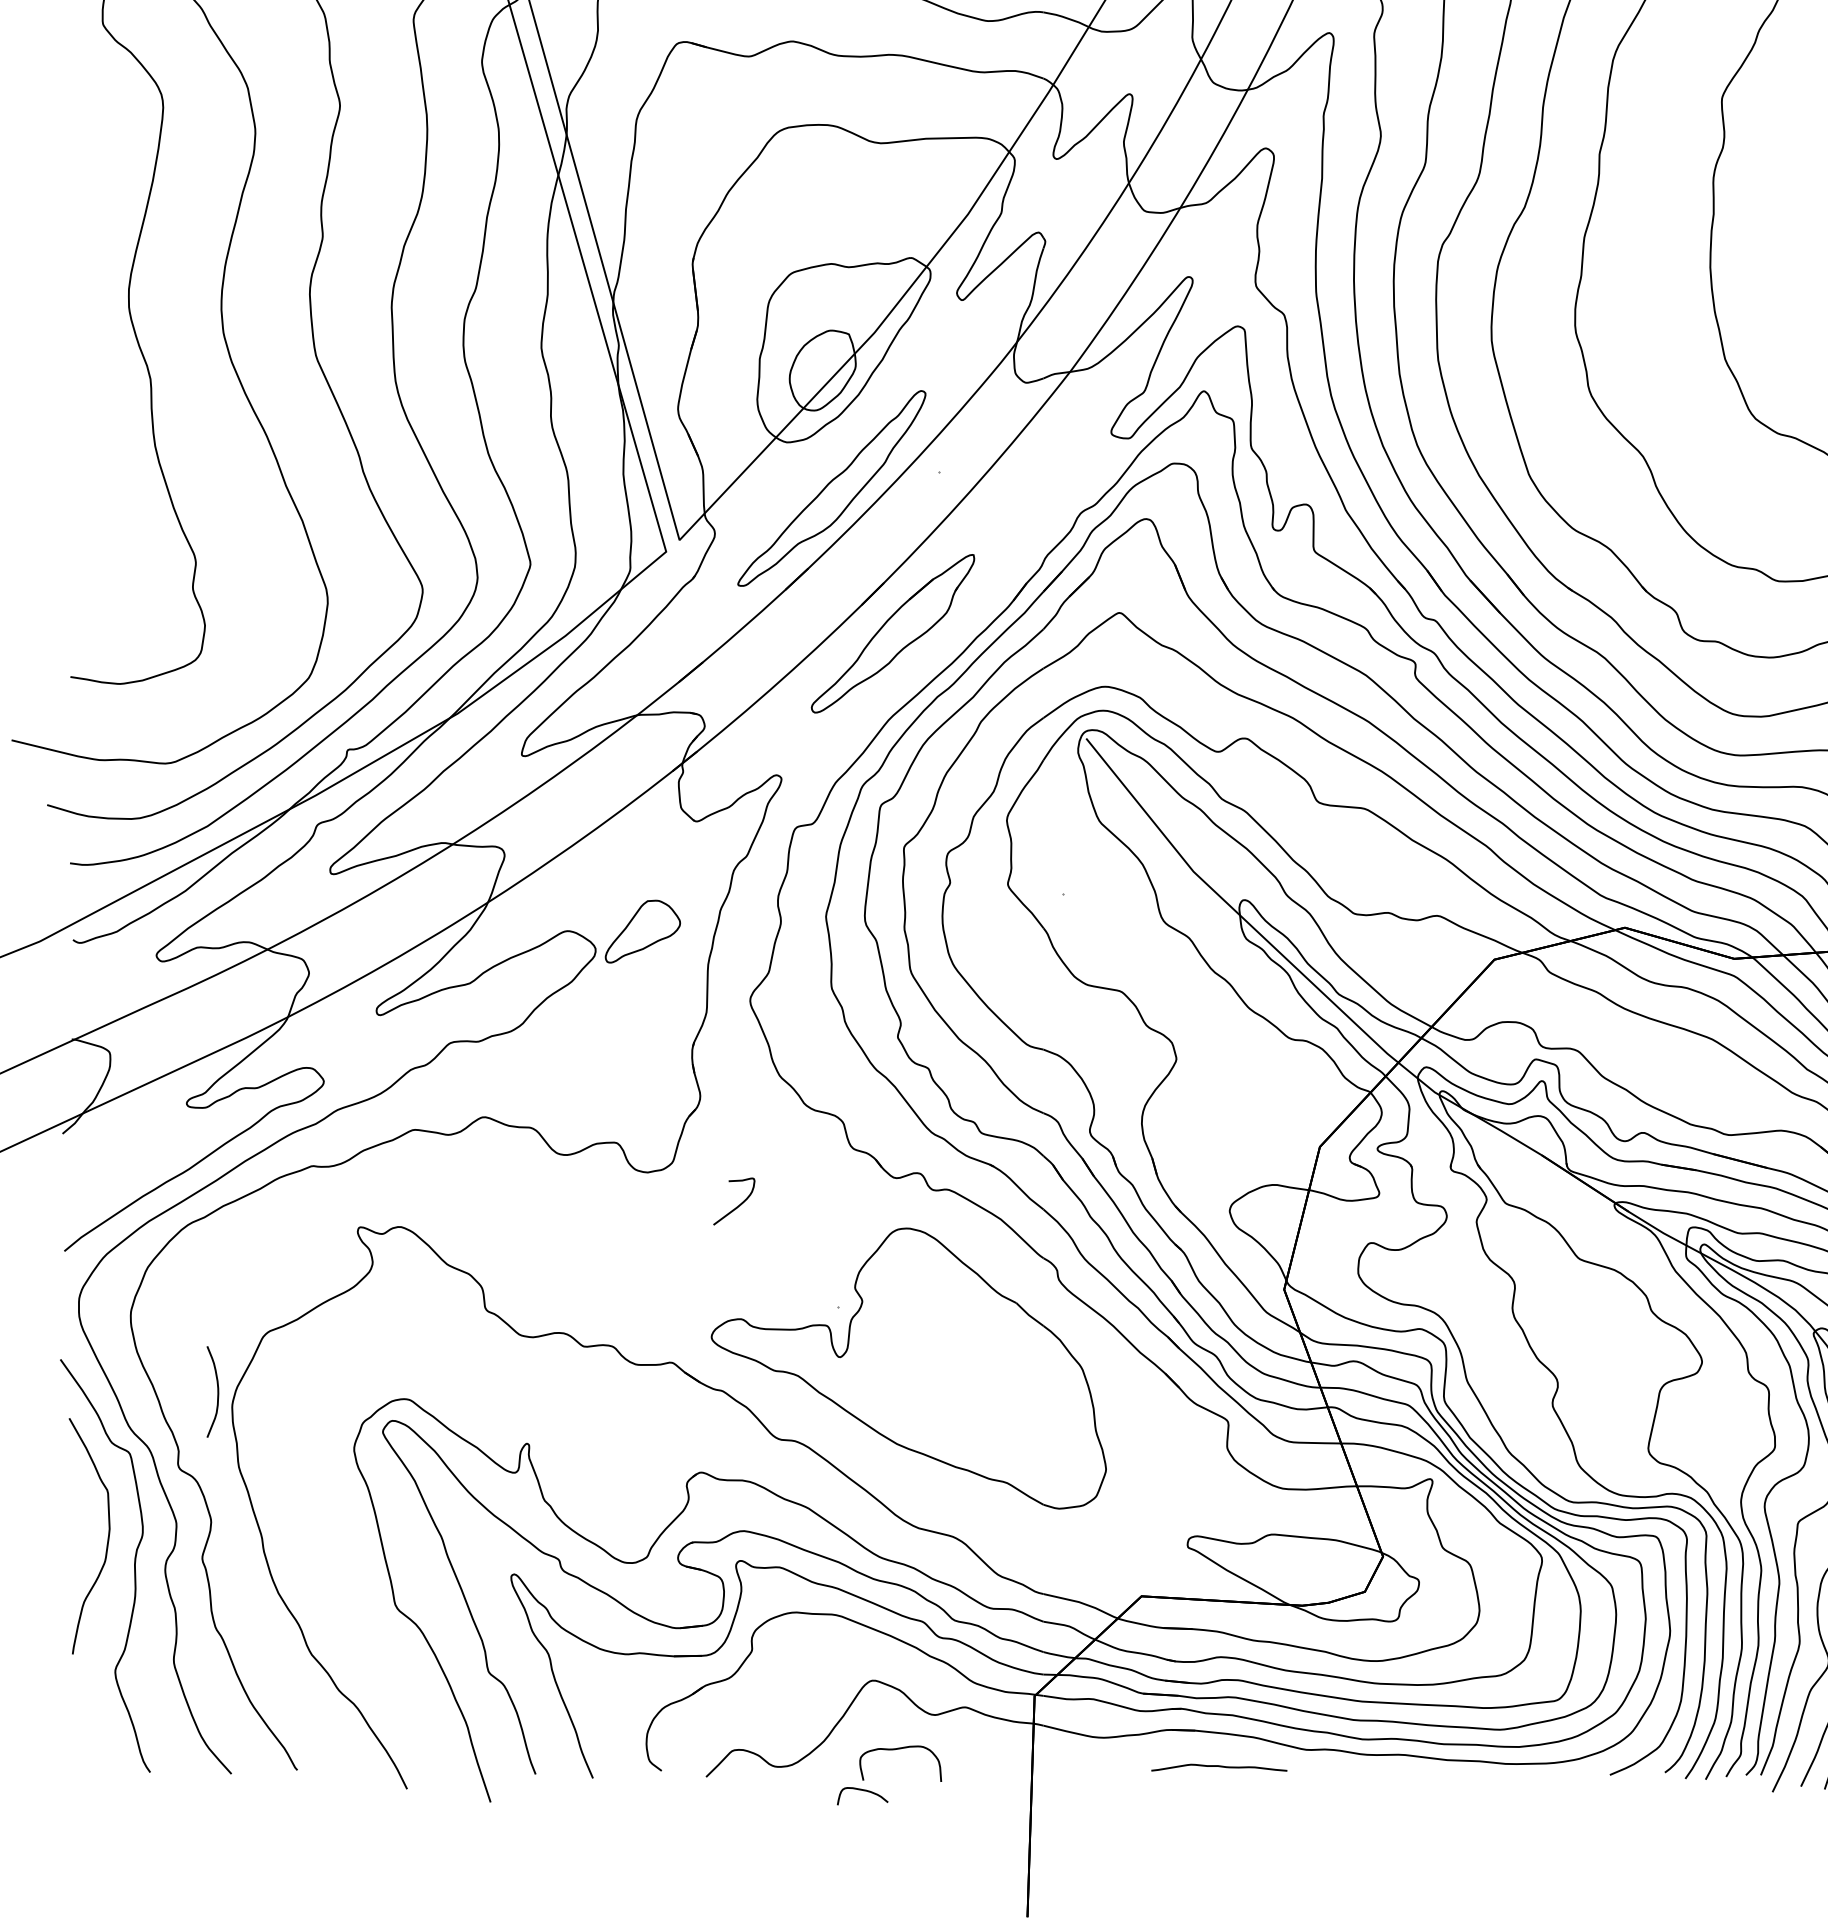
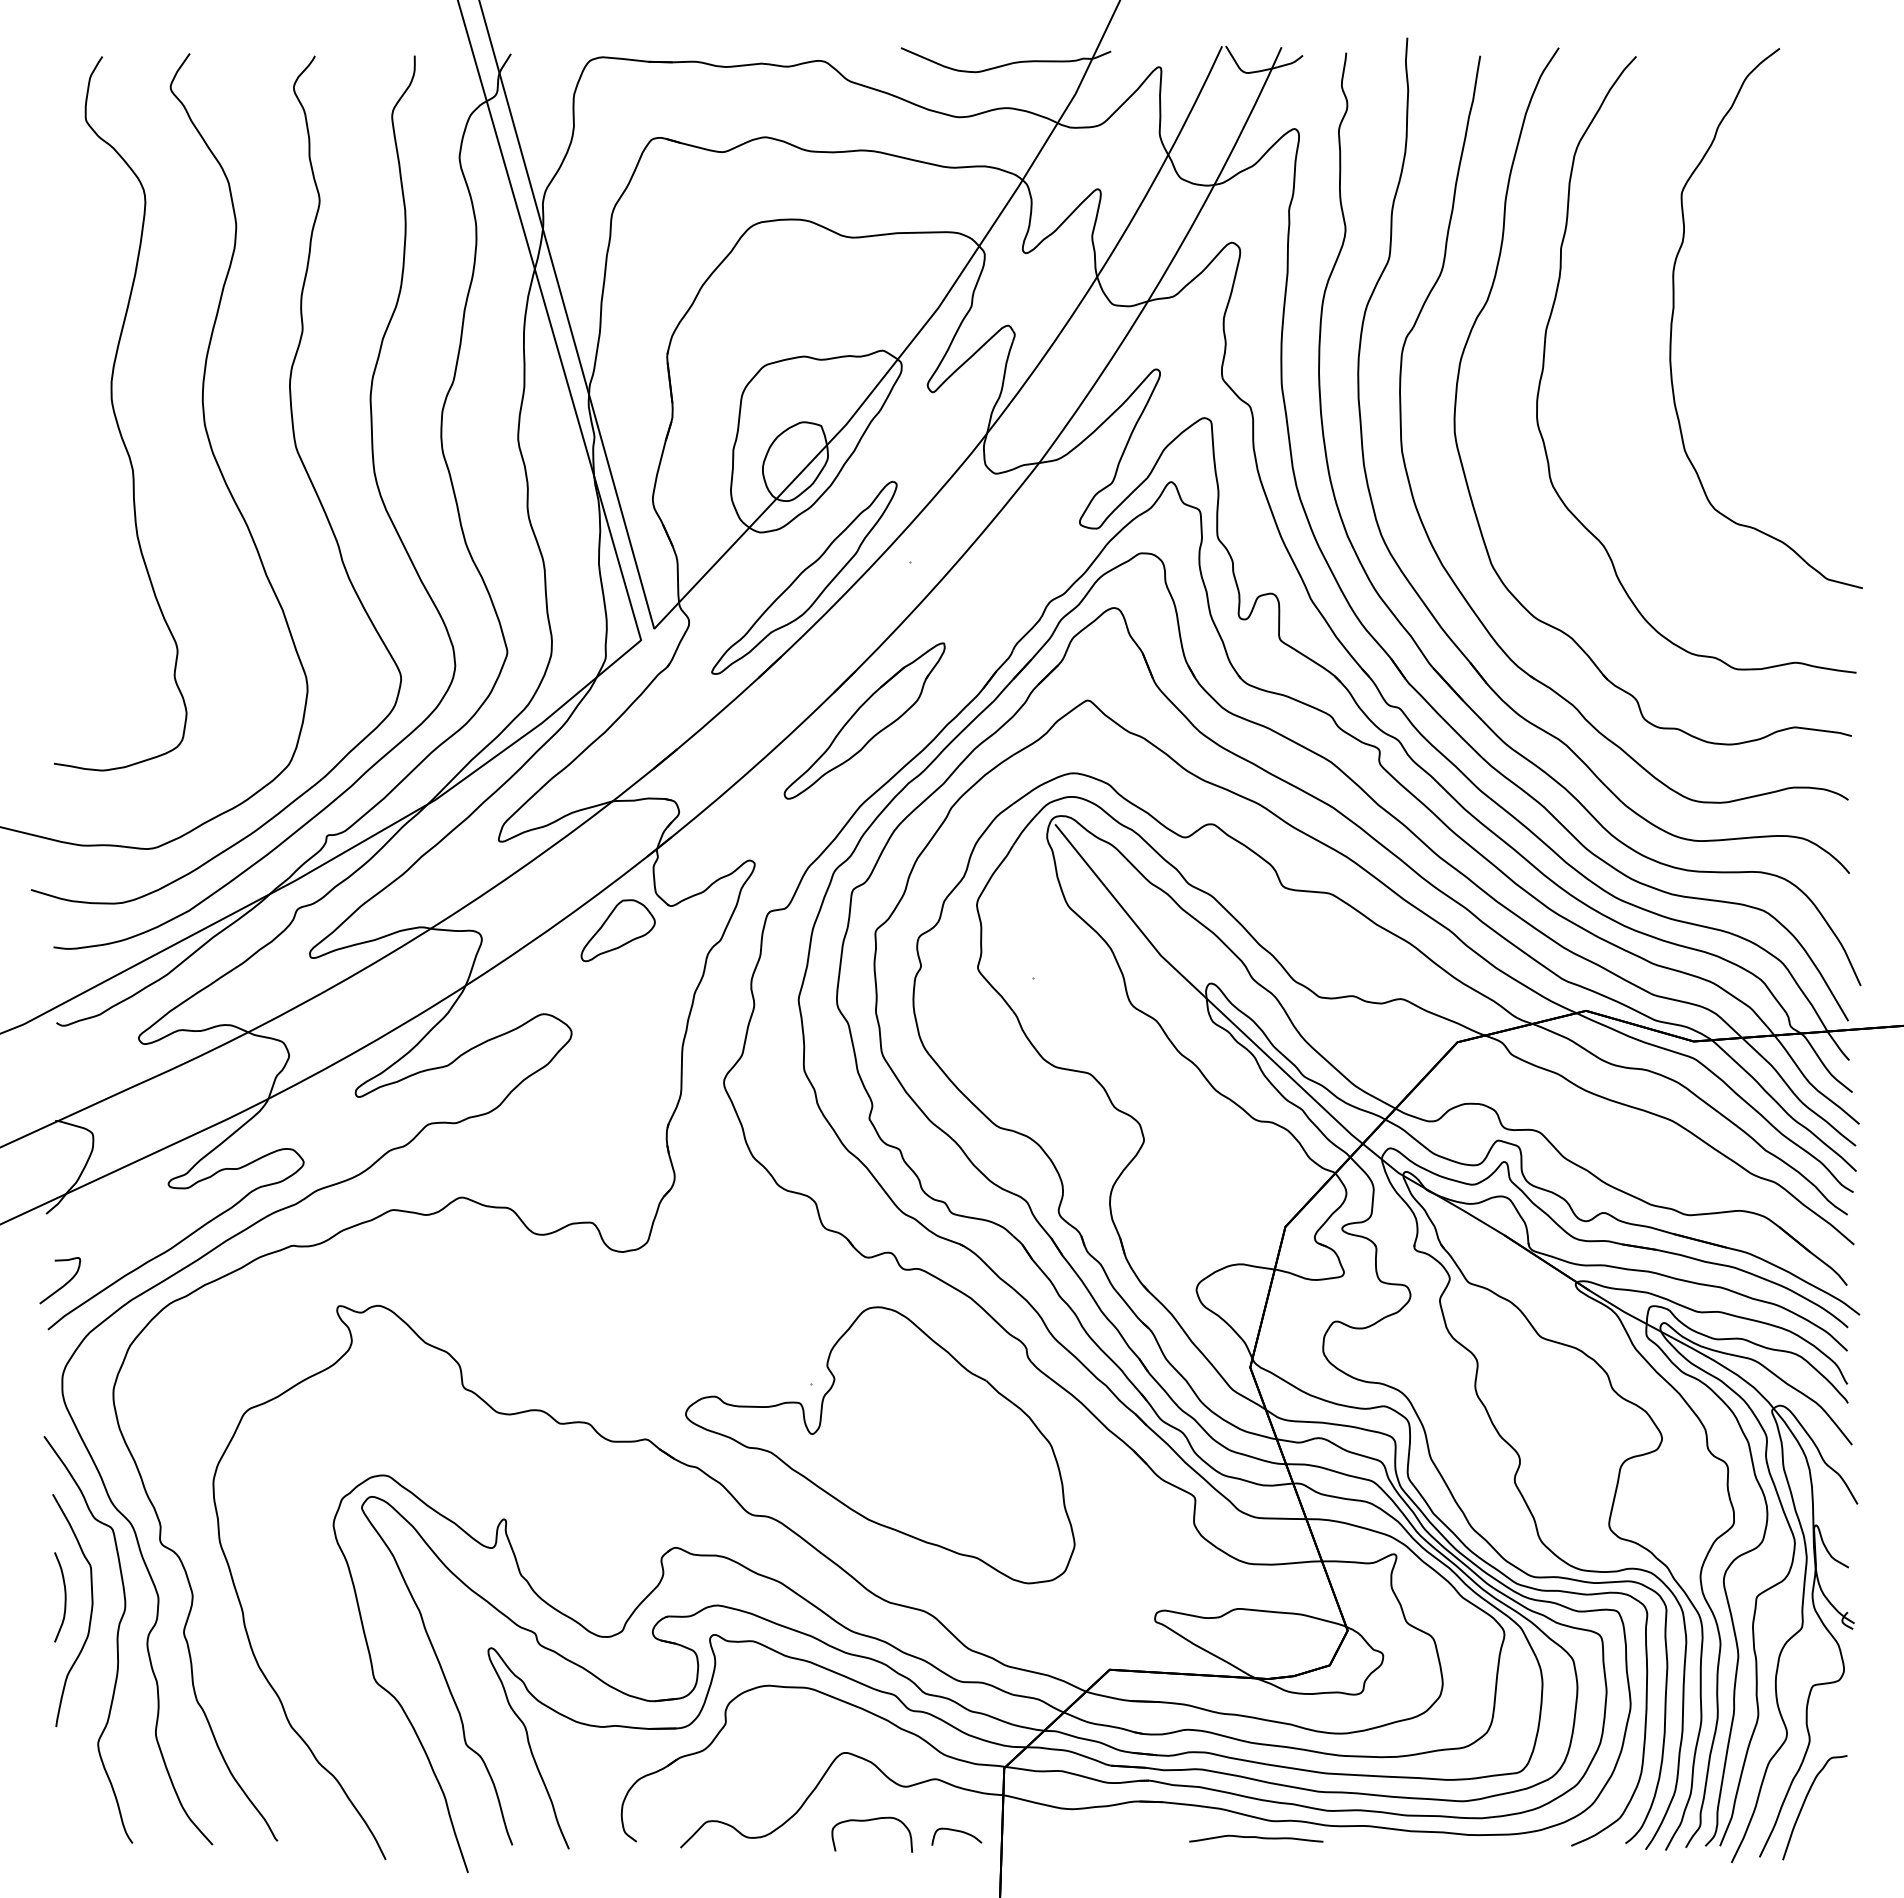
part: (642, 931) -> (617, 930), moved
curve: (736, 1206) -> (62, 1285), moved
curve: (217, 1392) -> (64, 1597), moved
curve: (1219, 1767) -> (1256, 1838), moved
curve: (862, 1790) -> (956, 1831), moved

